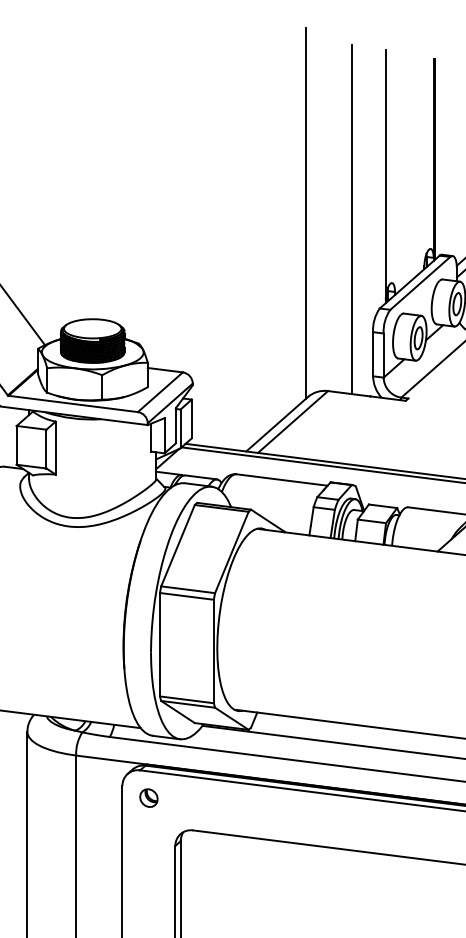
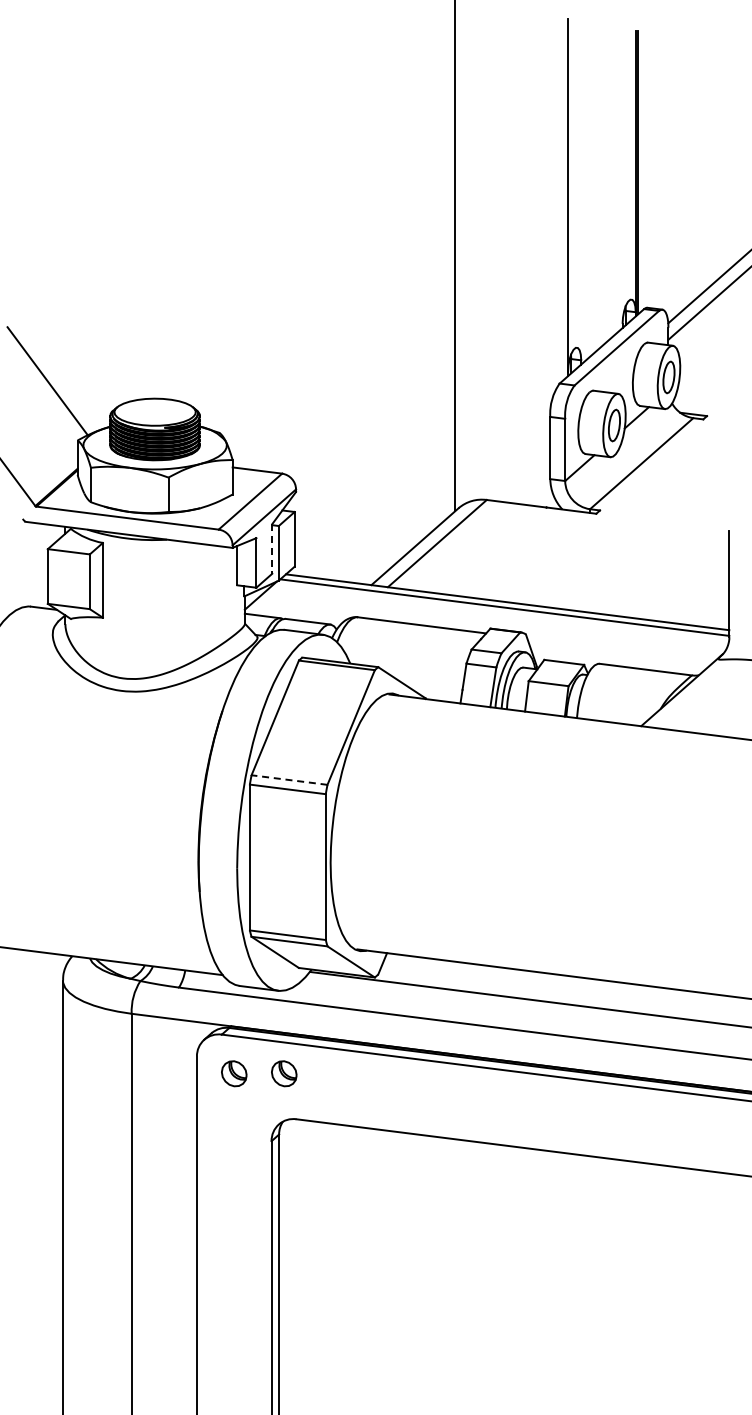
line: (351, 219) -> (520, 258), removed
line: (176, 425) -> (272, 548), solid -> dashed
line: (188, 590) -> (289, 780), solid -> dashed
part: (184, 797) -> (284, 1073), added

